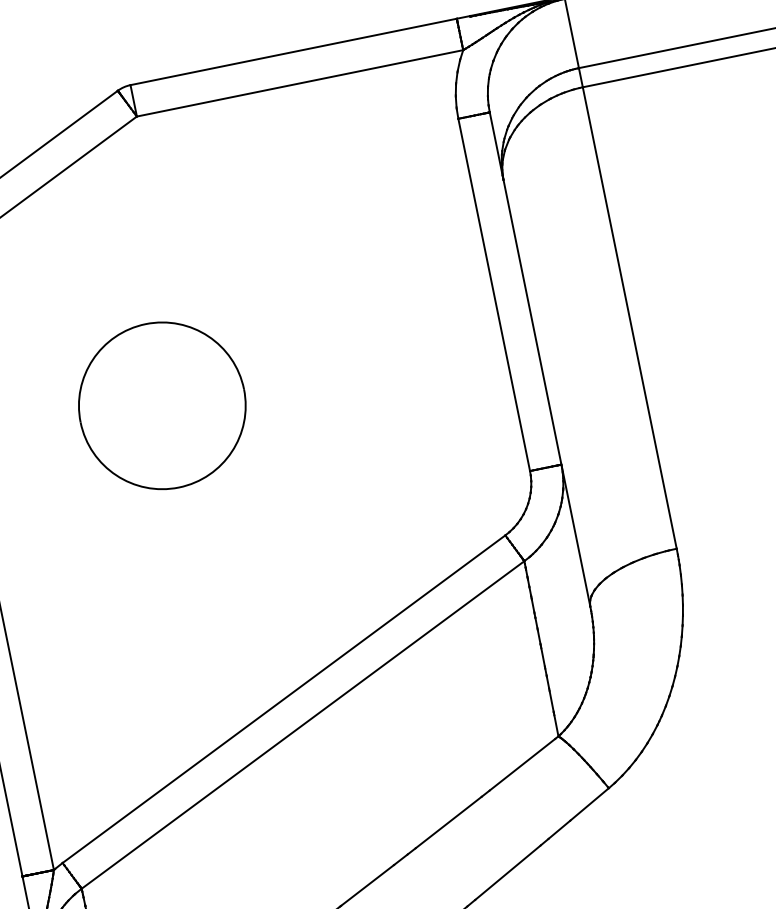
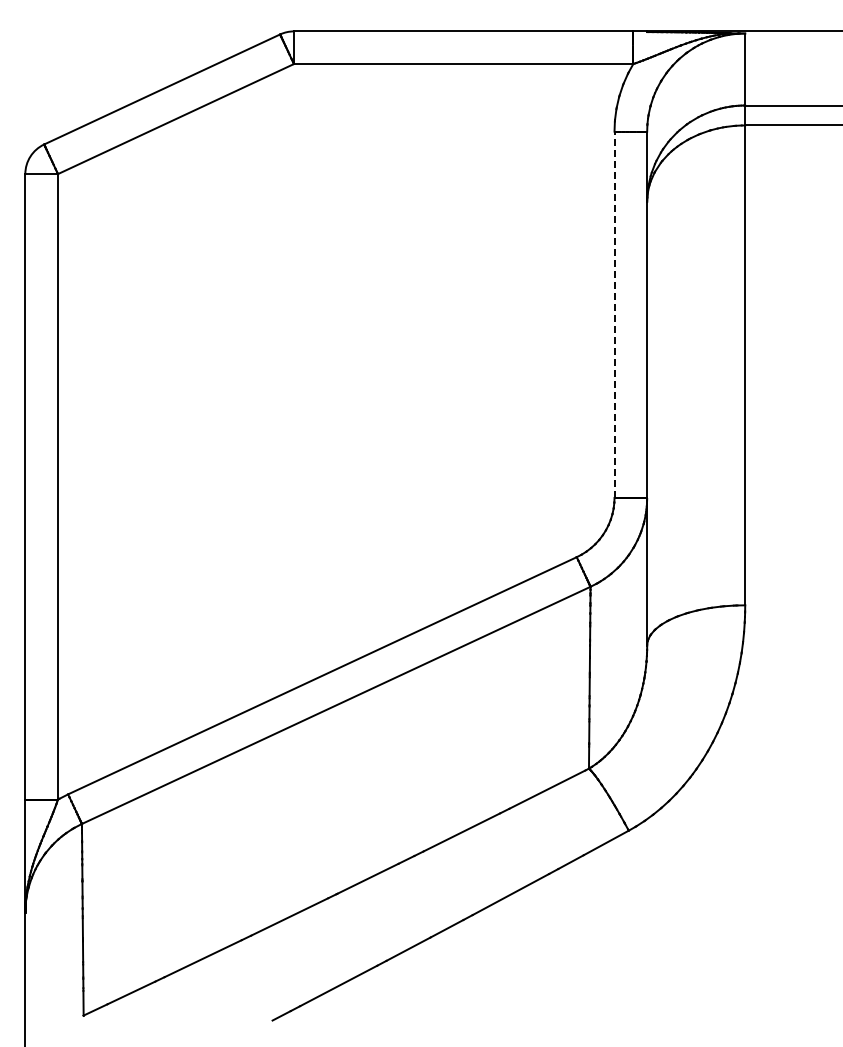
line: (494, 294) -> (614, 314), solid -> dashed
part: (162, 405) -> (260, 357), removed

